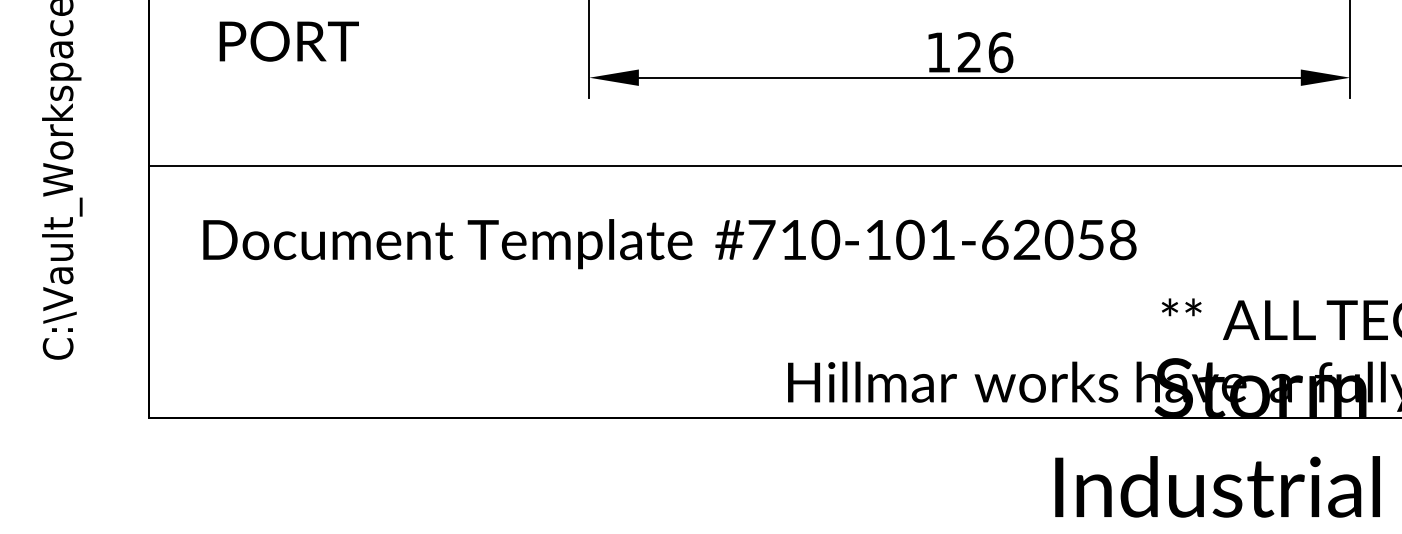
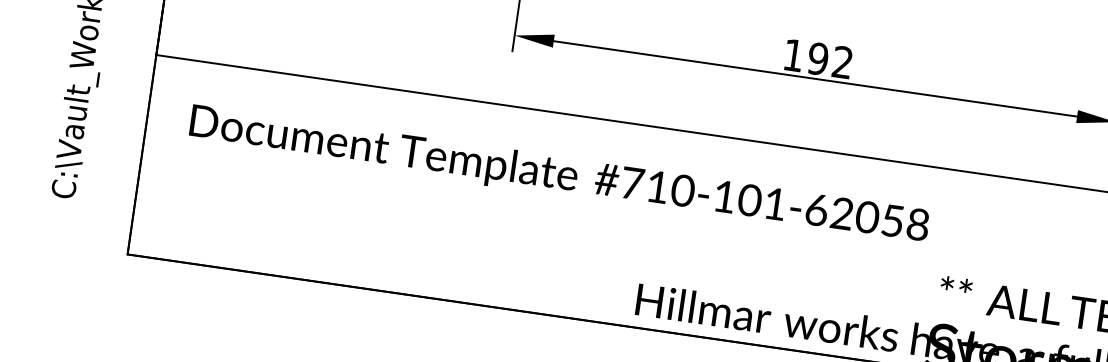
text: (985, 52) -> (830, 60), 126 -> 192

